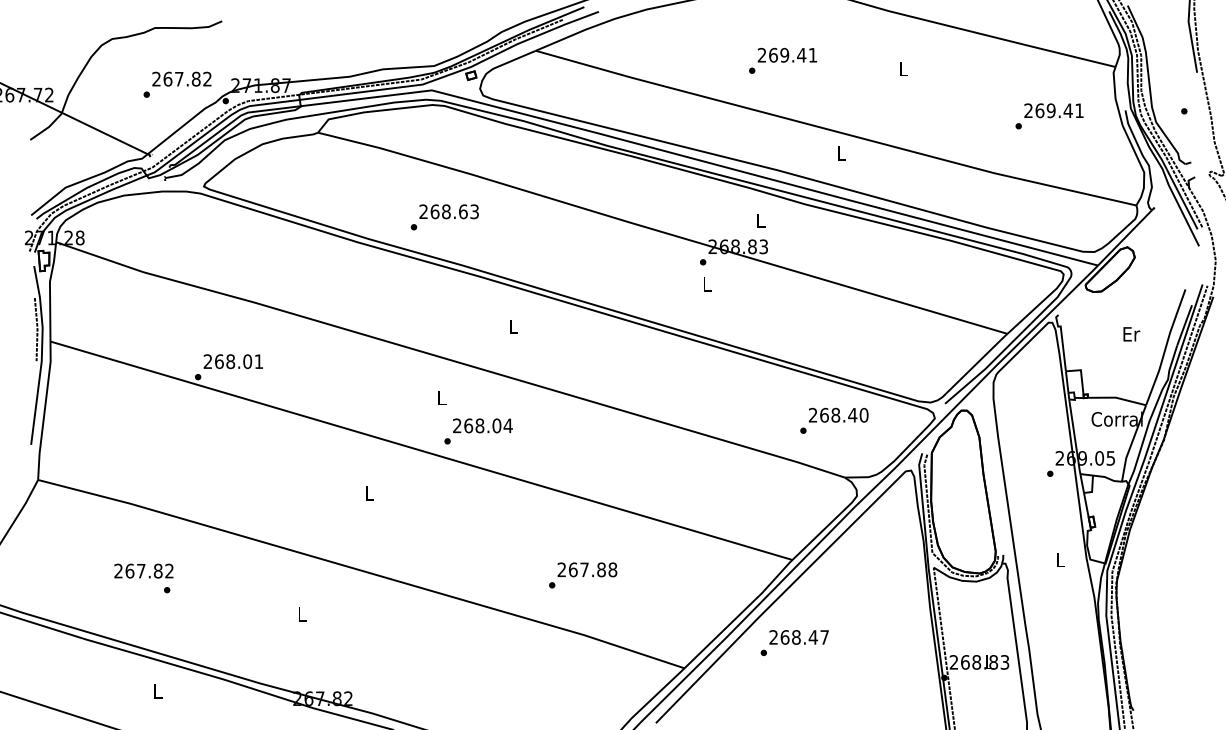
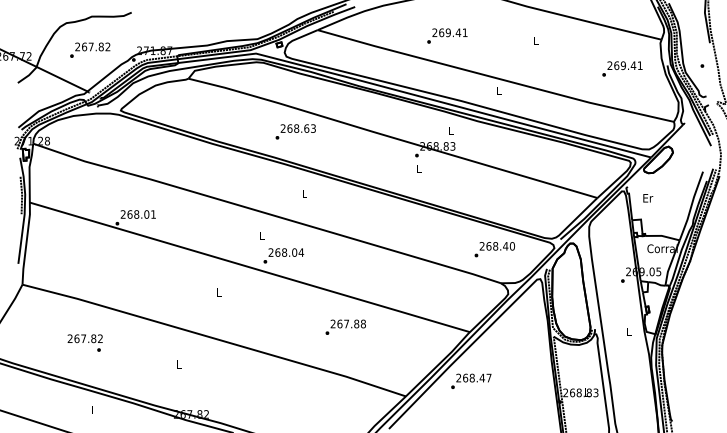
text: (783, 59) -> (447, 35), moved
text: (178, 83) -> (90, 49), moved
text: (444, 216) -> (295, 131), moved
text: (1132, 334) -> (648, 198), moved
text: (582, 574) -> (345, 326), moved

